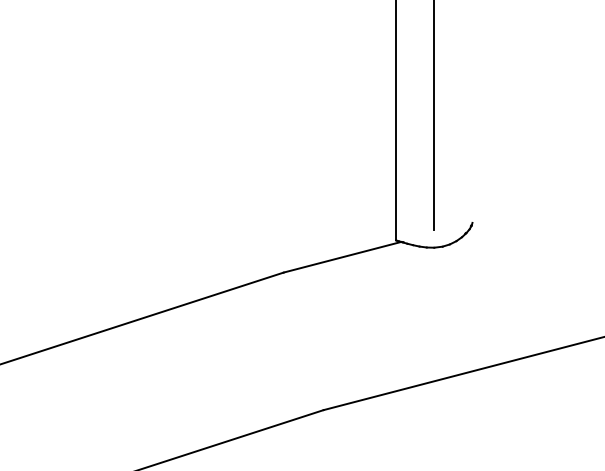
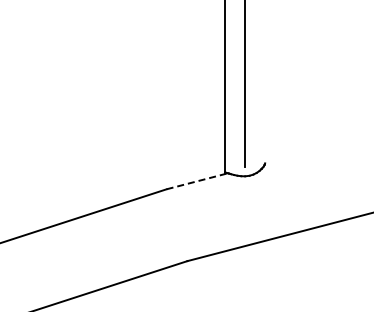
line: (342, 257) -> (197, 181), solid -> dashed

